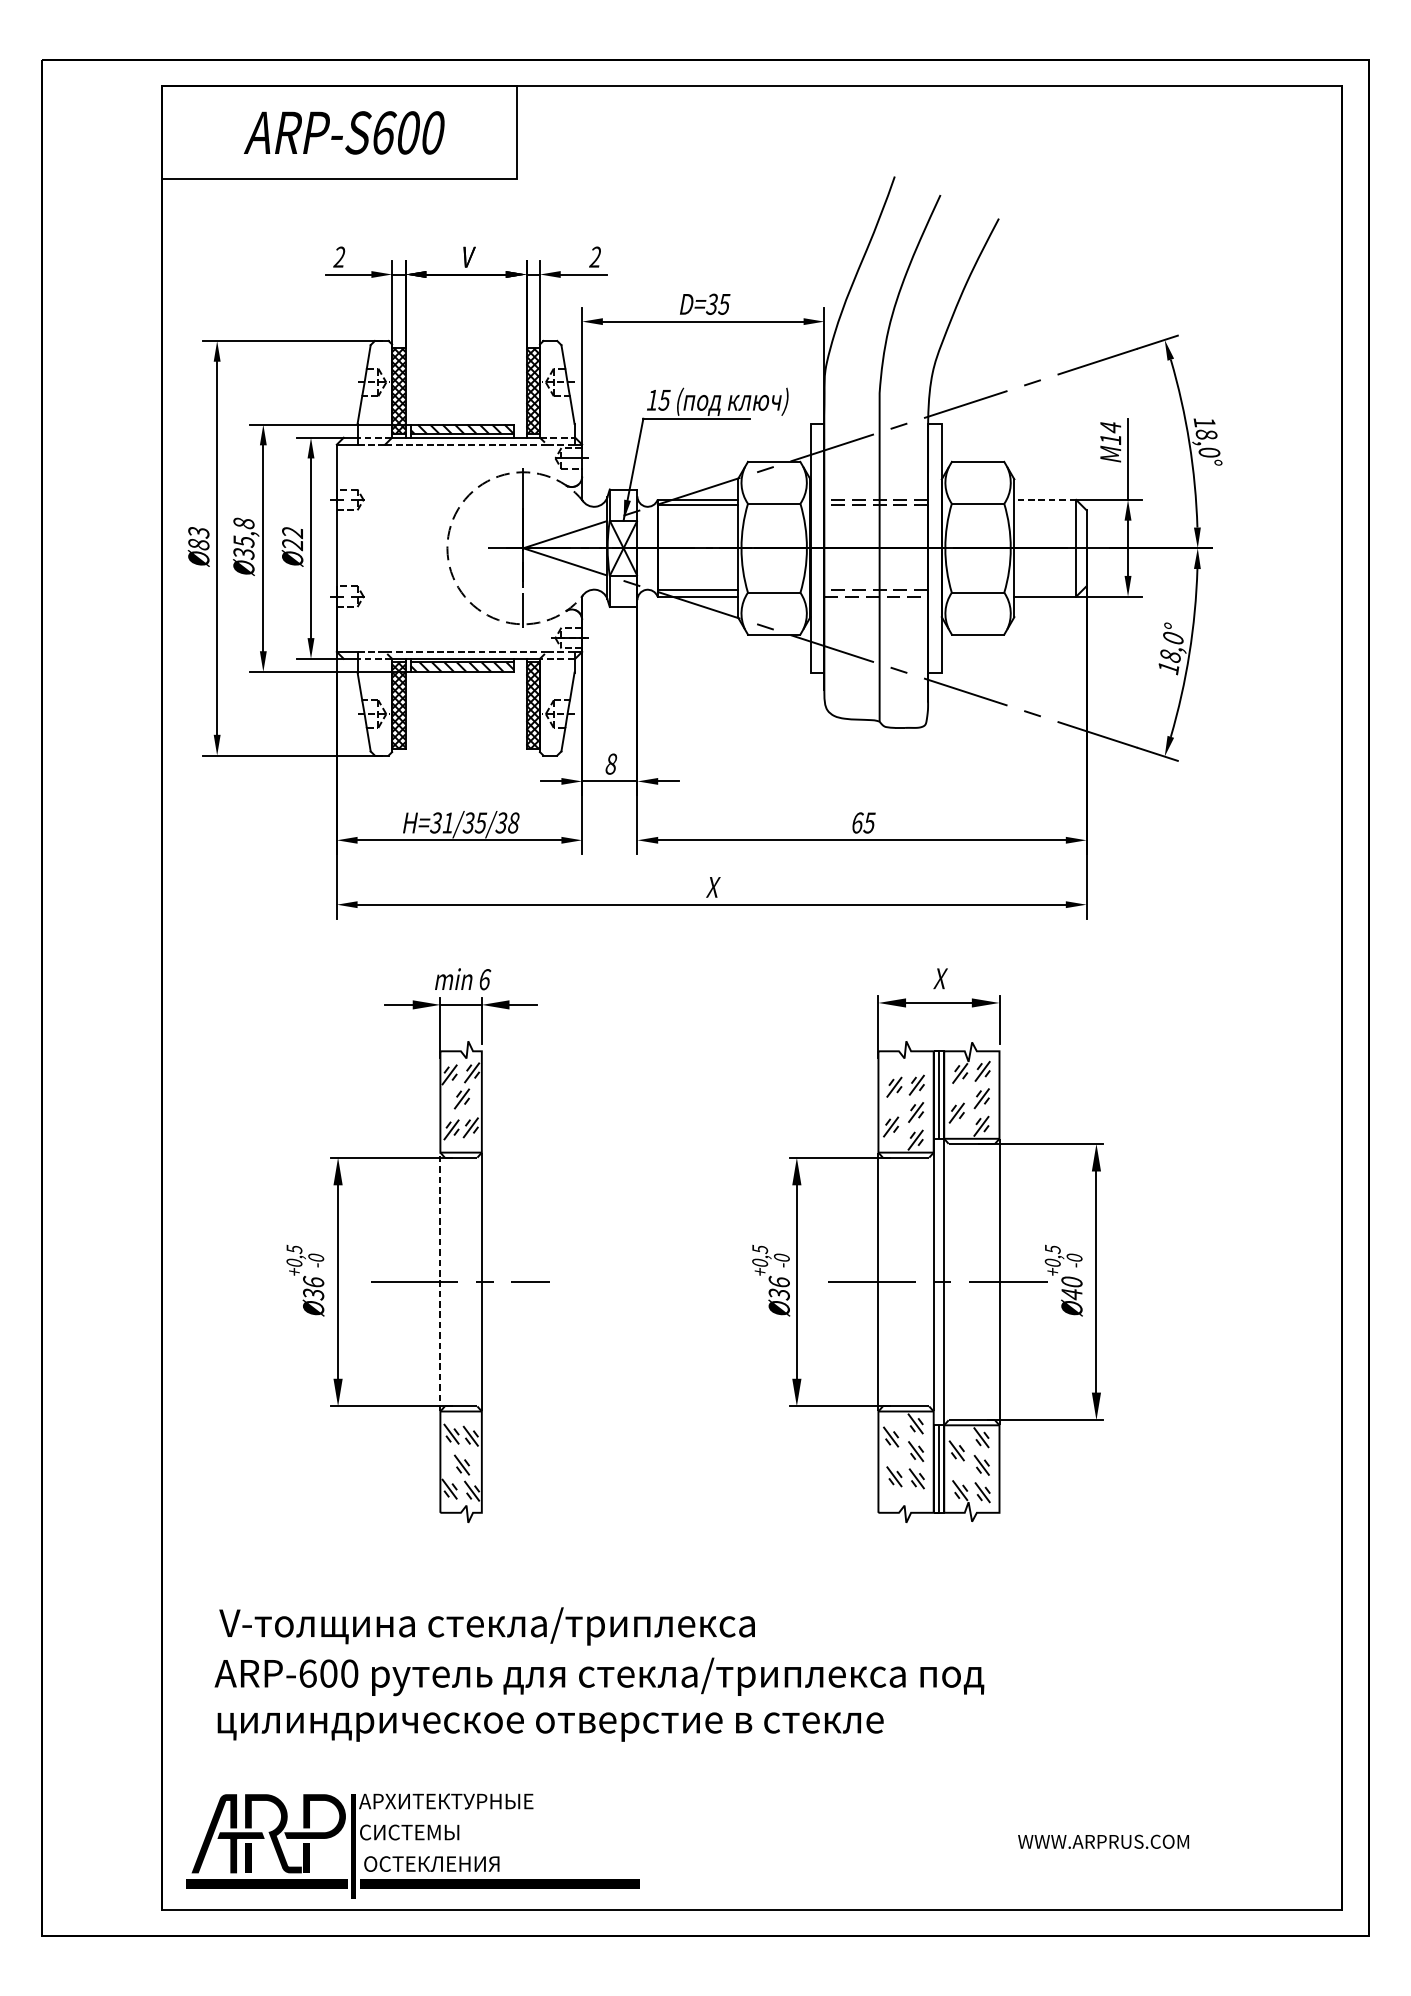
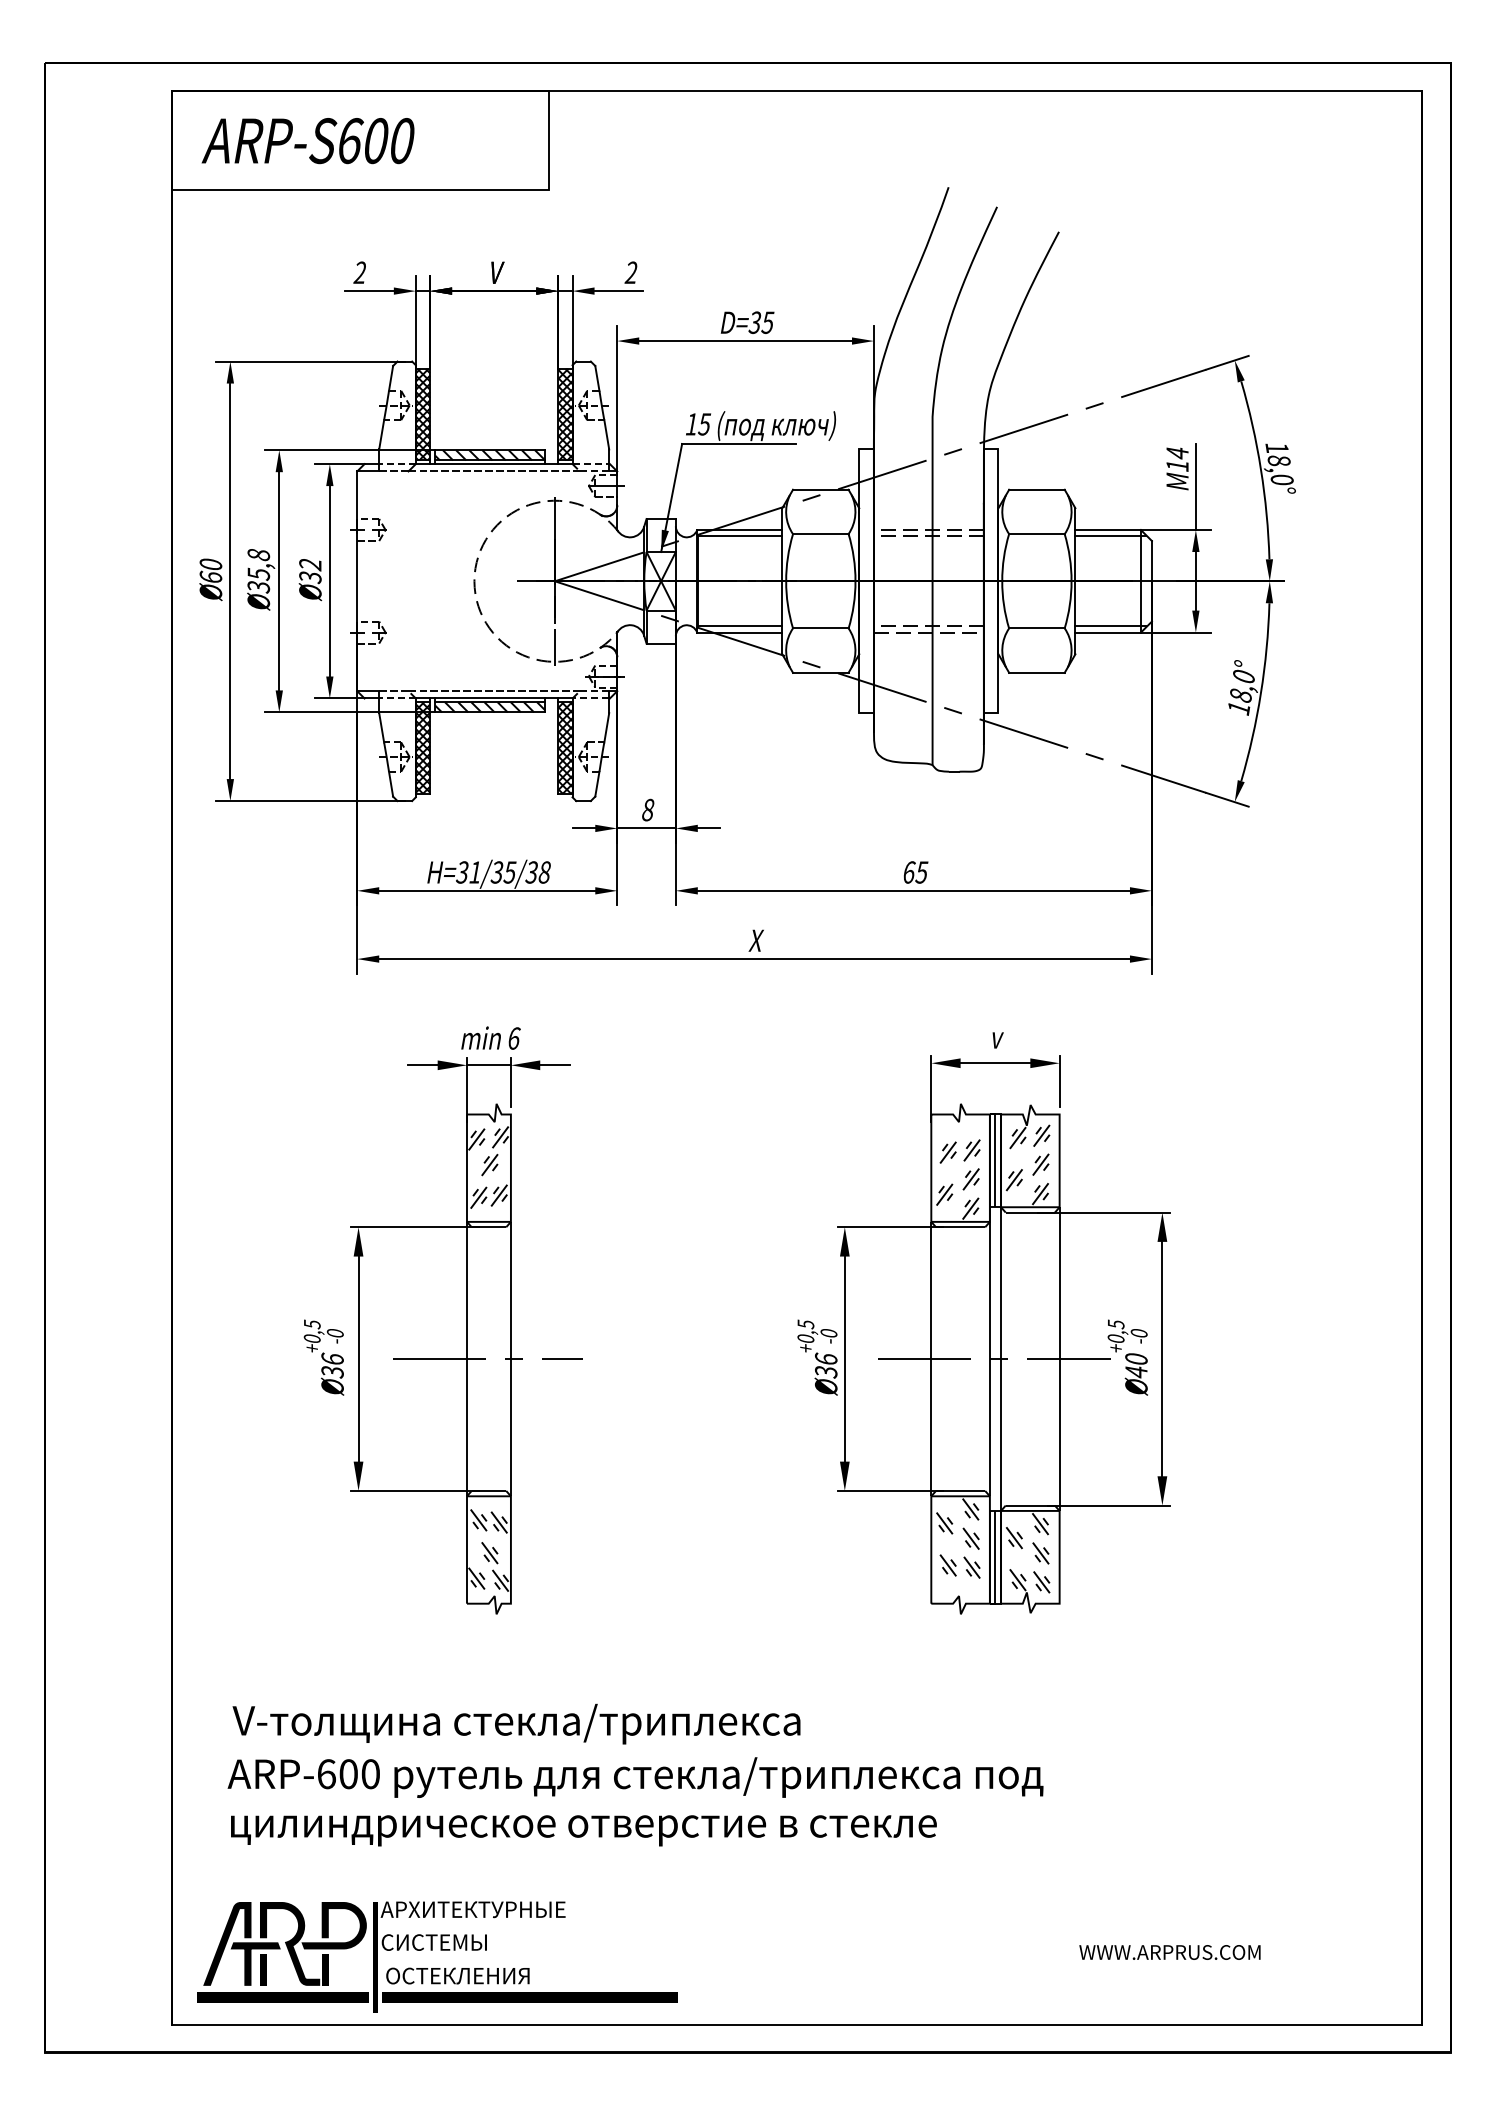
text: (343, 133) -> (307, 141), moved
line: (1045, 500) -> (1108, 530), dashed -> solid
line: (1047, 505) -> (1110, 535), added
text: (198, 538) -> (210, 570), Ø83 -> Ø60
text: (292, 544) -> (310, 577), Ø22 -> Ø32
line: (1047, 589) -> (1110, 625), added
text: (939, 978) -> (996, 1037), X -> v
line: (439, 1281) -> (466, 1358), dashed -> solid

